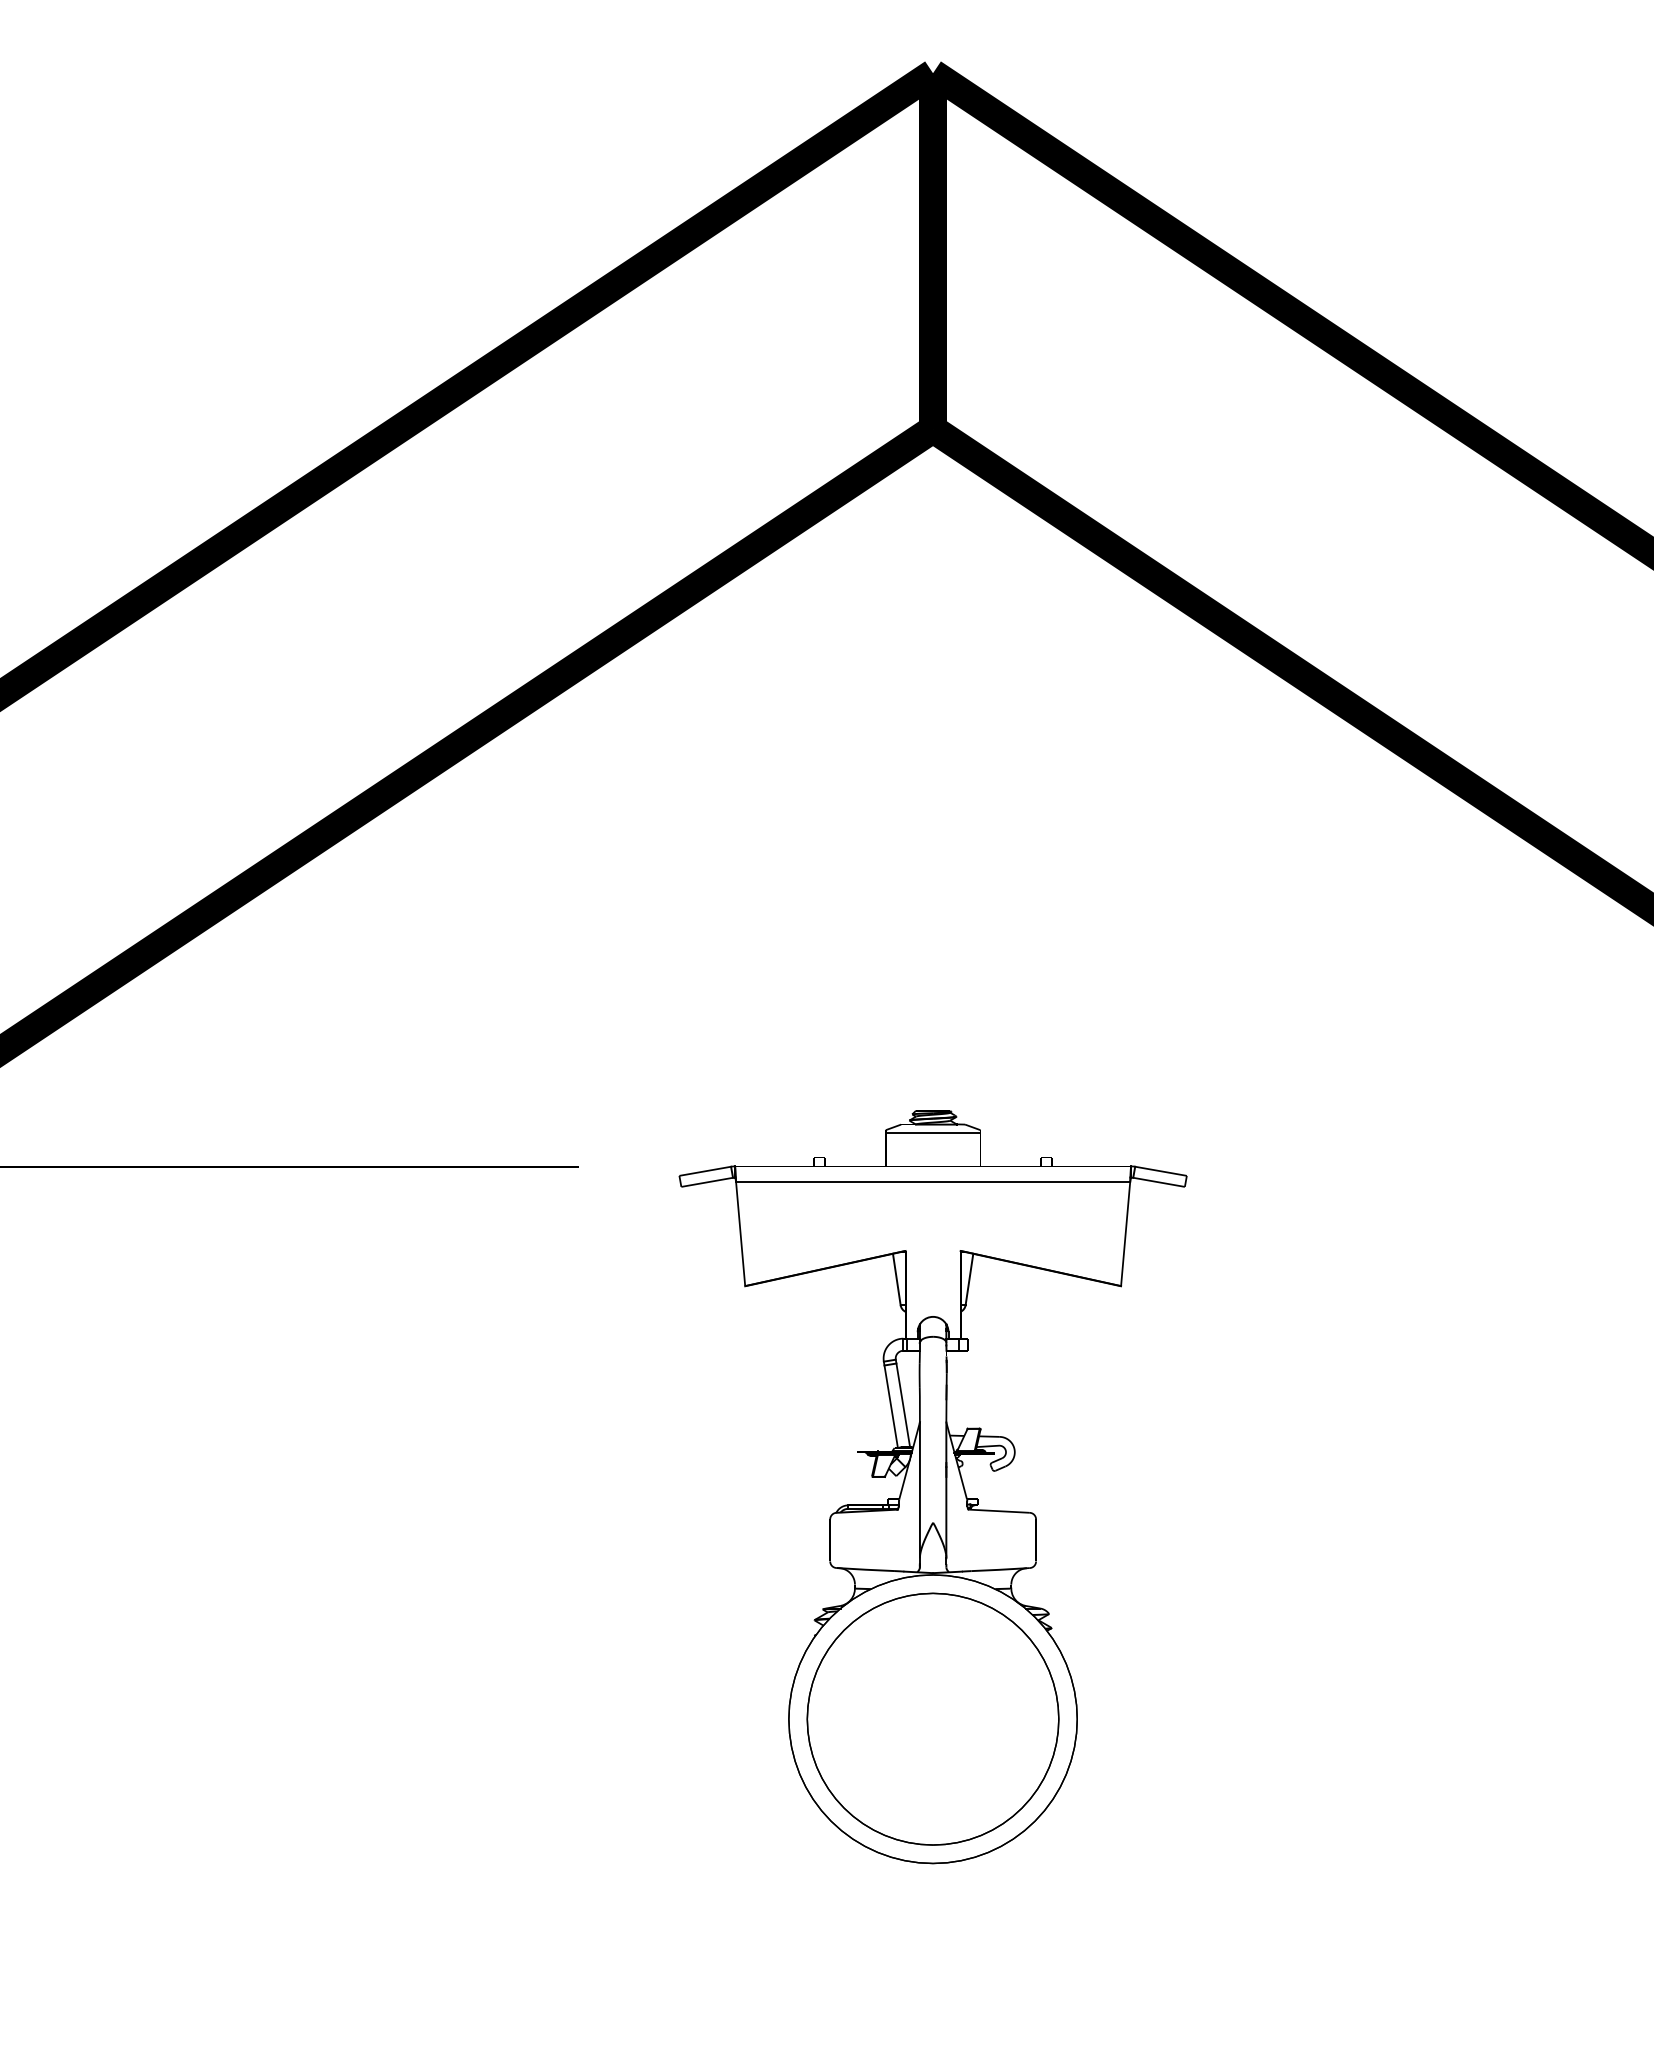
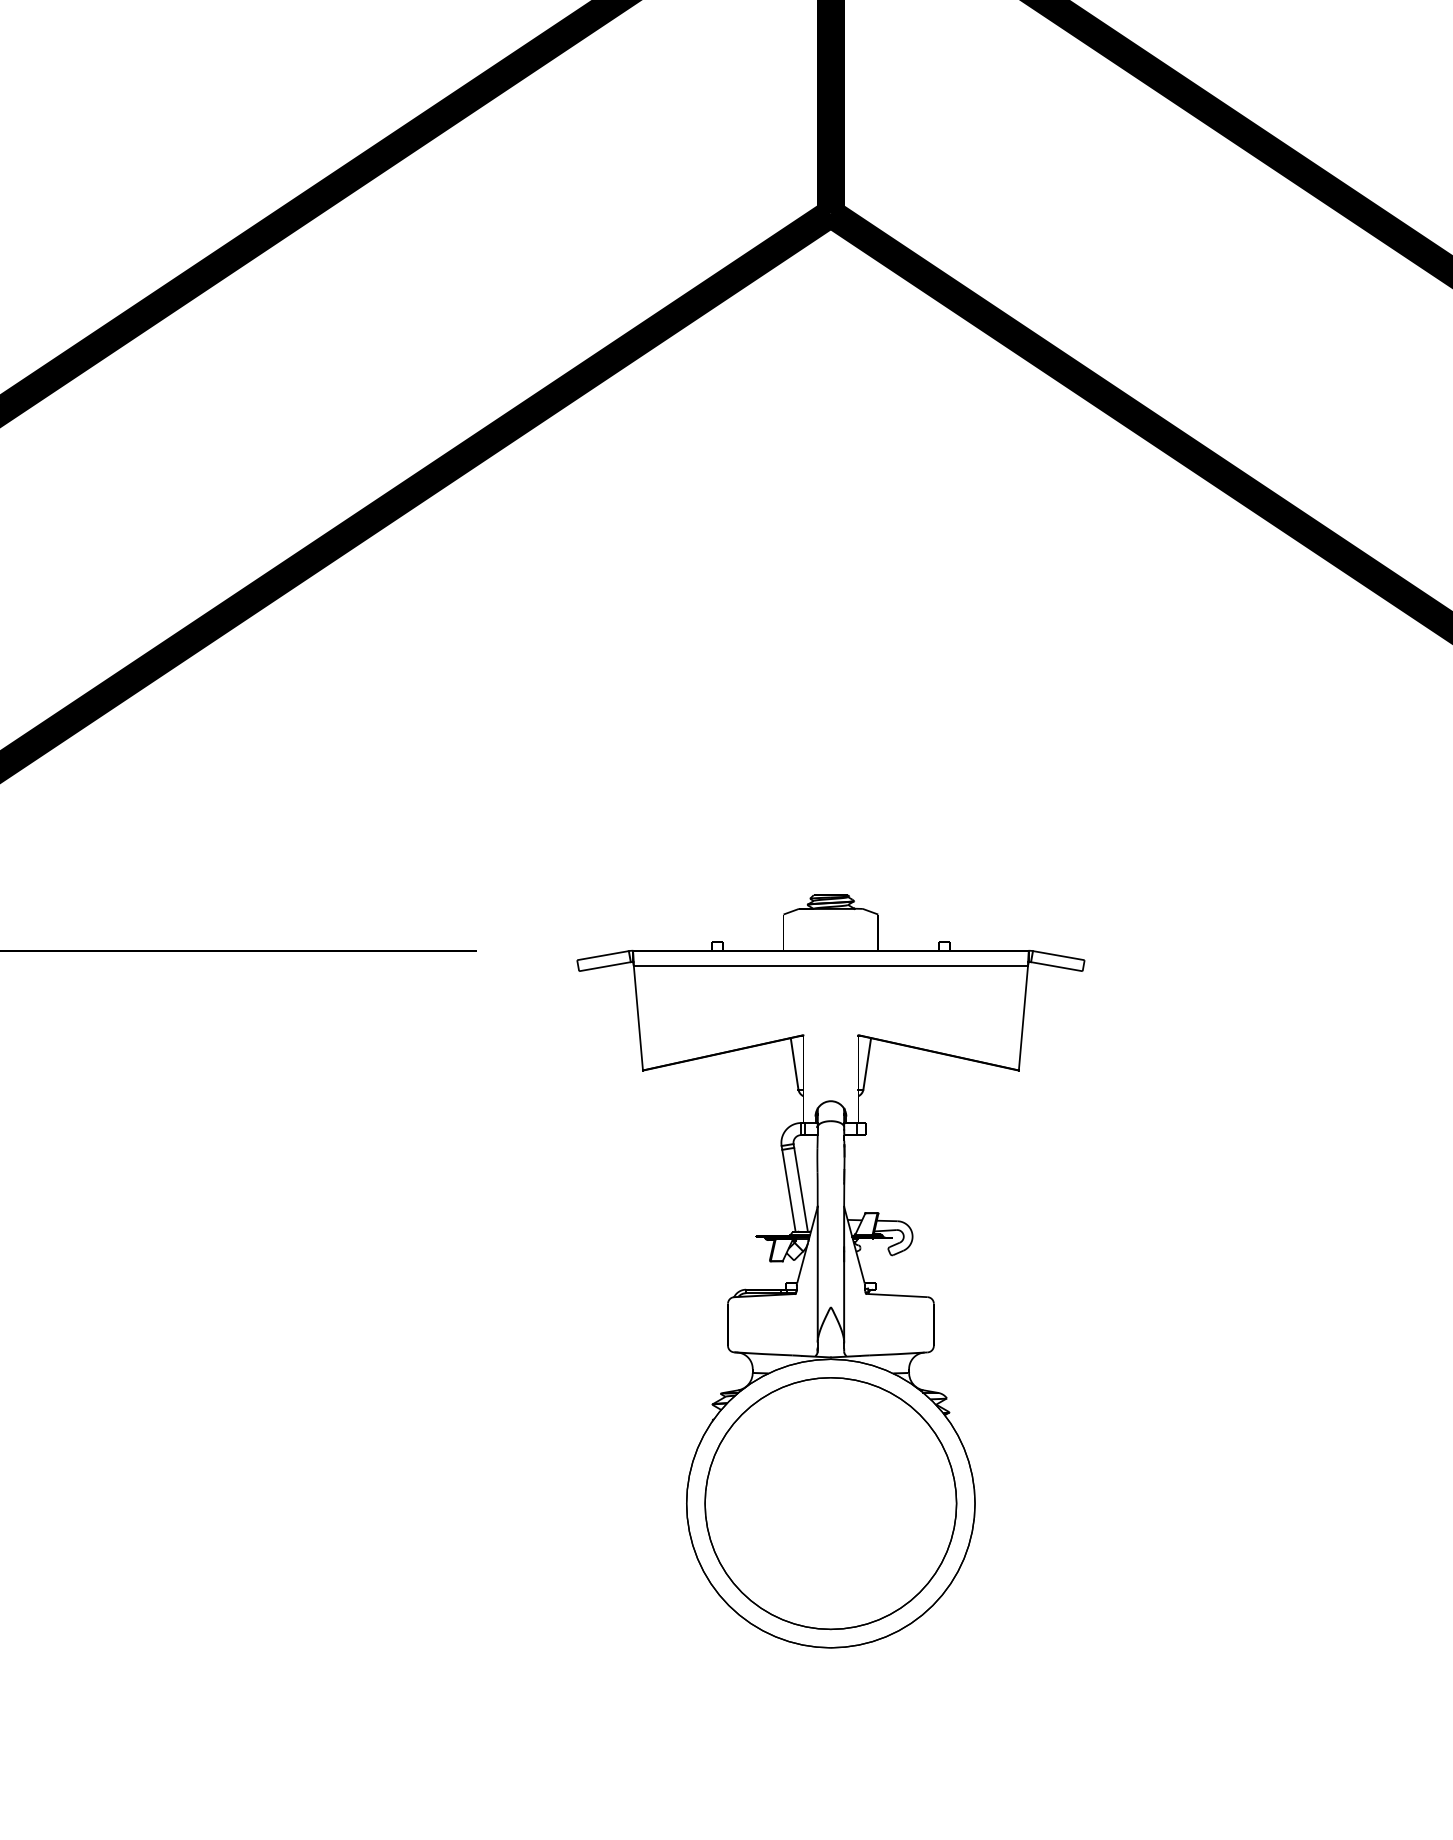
line: (932, 1132) -> (830, 916), removed

